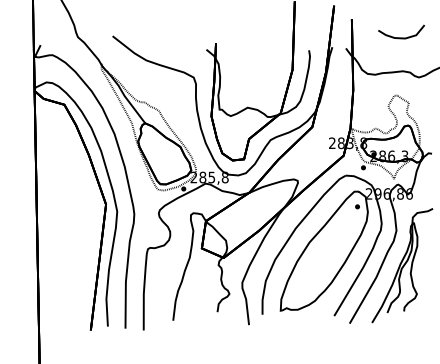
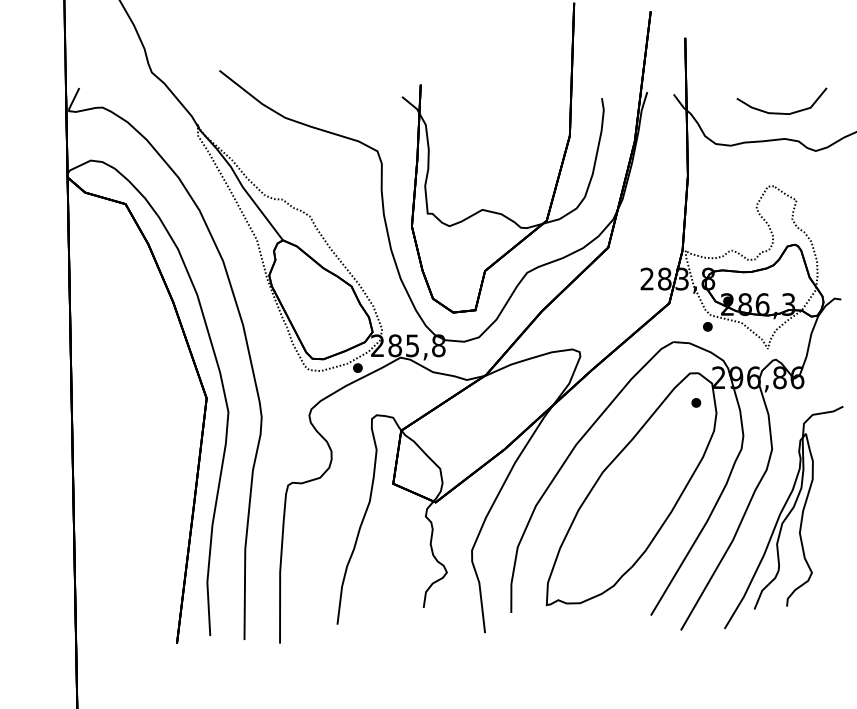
curve: (401, 37) -> (781, 112), moved

